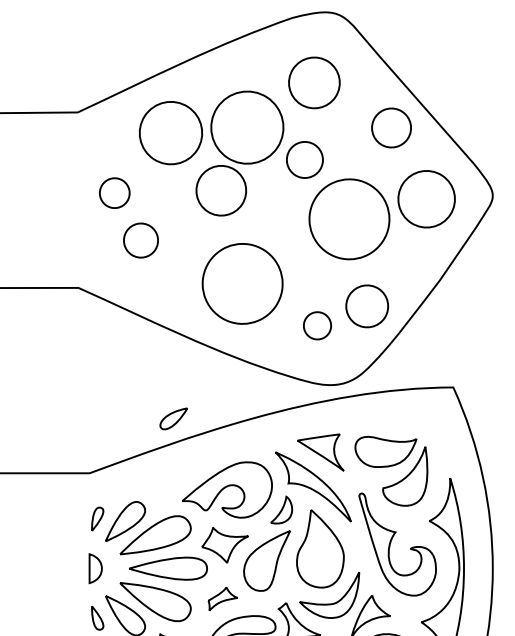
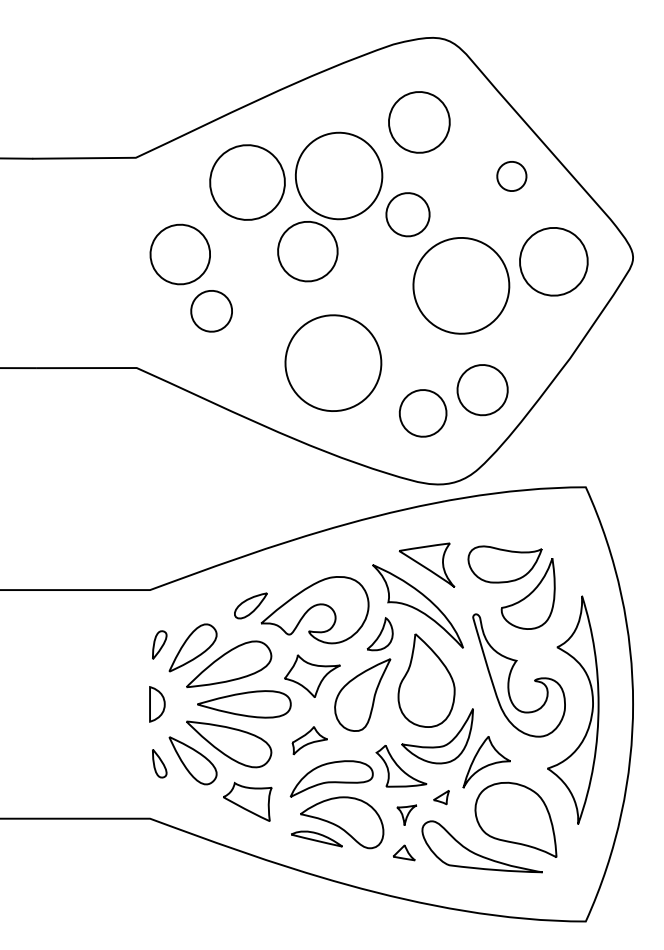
part: (391, 128) -> (511, 176), size x0.62
part: (114, 193) -> (179, 254), size x1.67
part: (317, 325) -> (422, 413), size x1.43
part: (173, 418) -> (250, 605), moved

